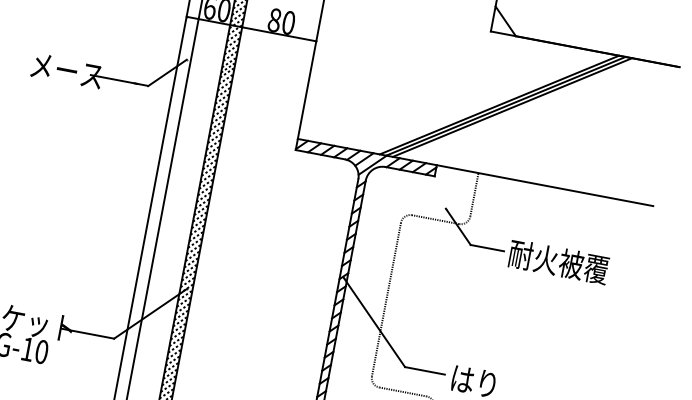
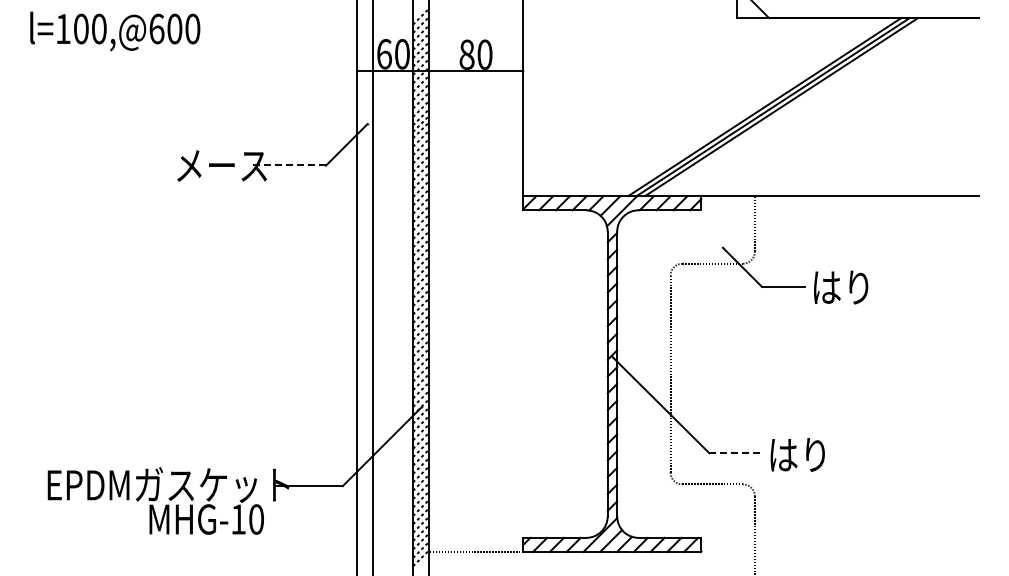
line: (119, 80) -> (289, 165), solid -> dashed
text: (558, 261) -> (874, 286), 耐火被覆 -> はり
line: (424, 371) -> (734, 453), solid -> dashed

